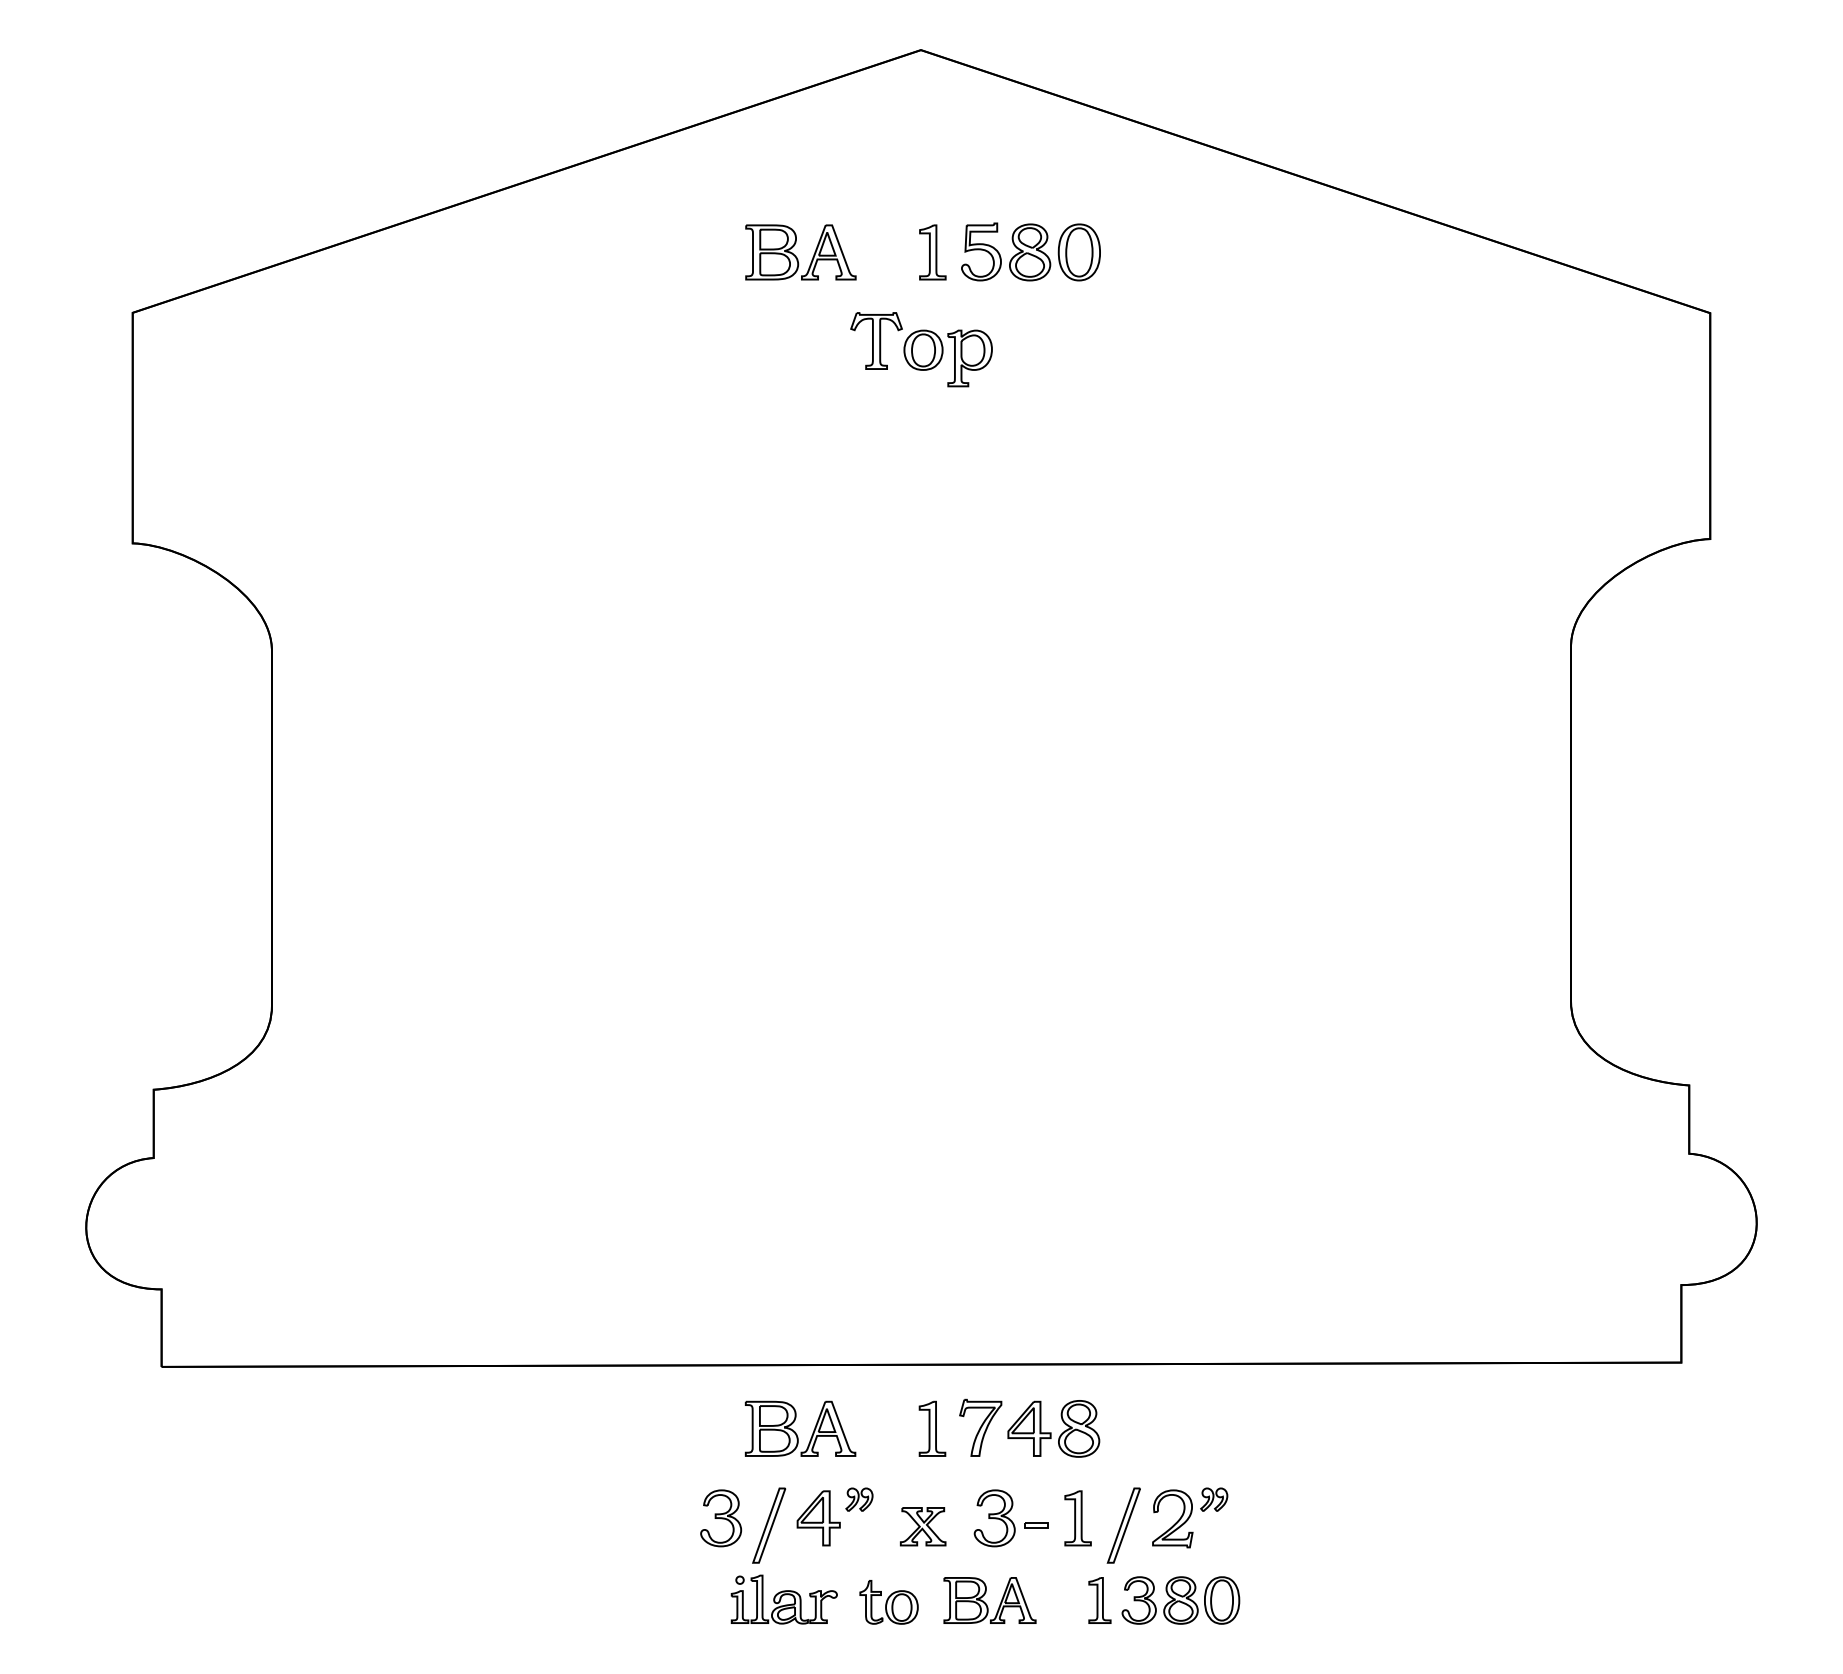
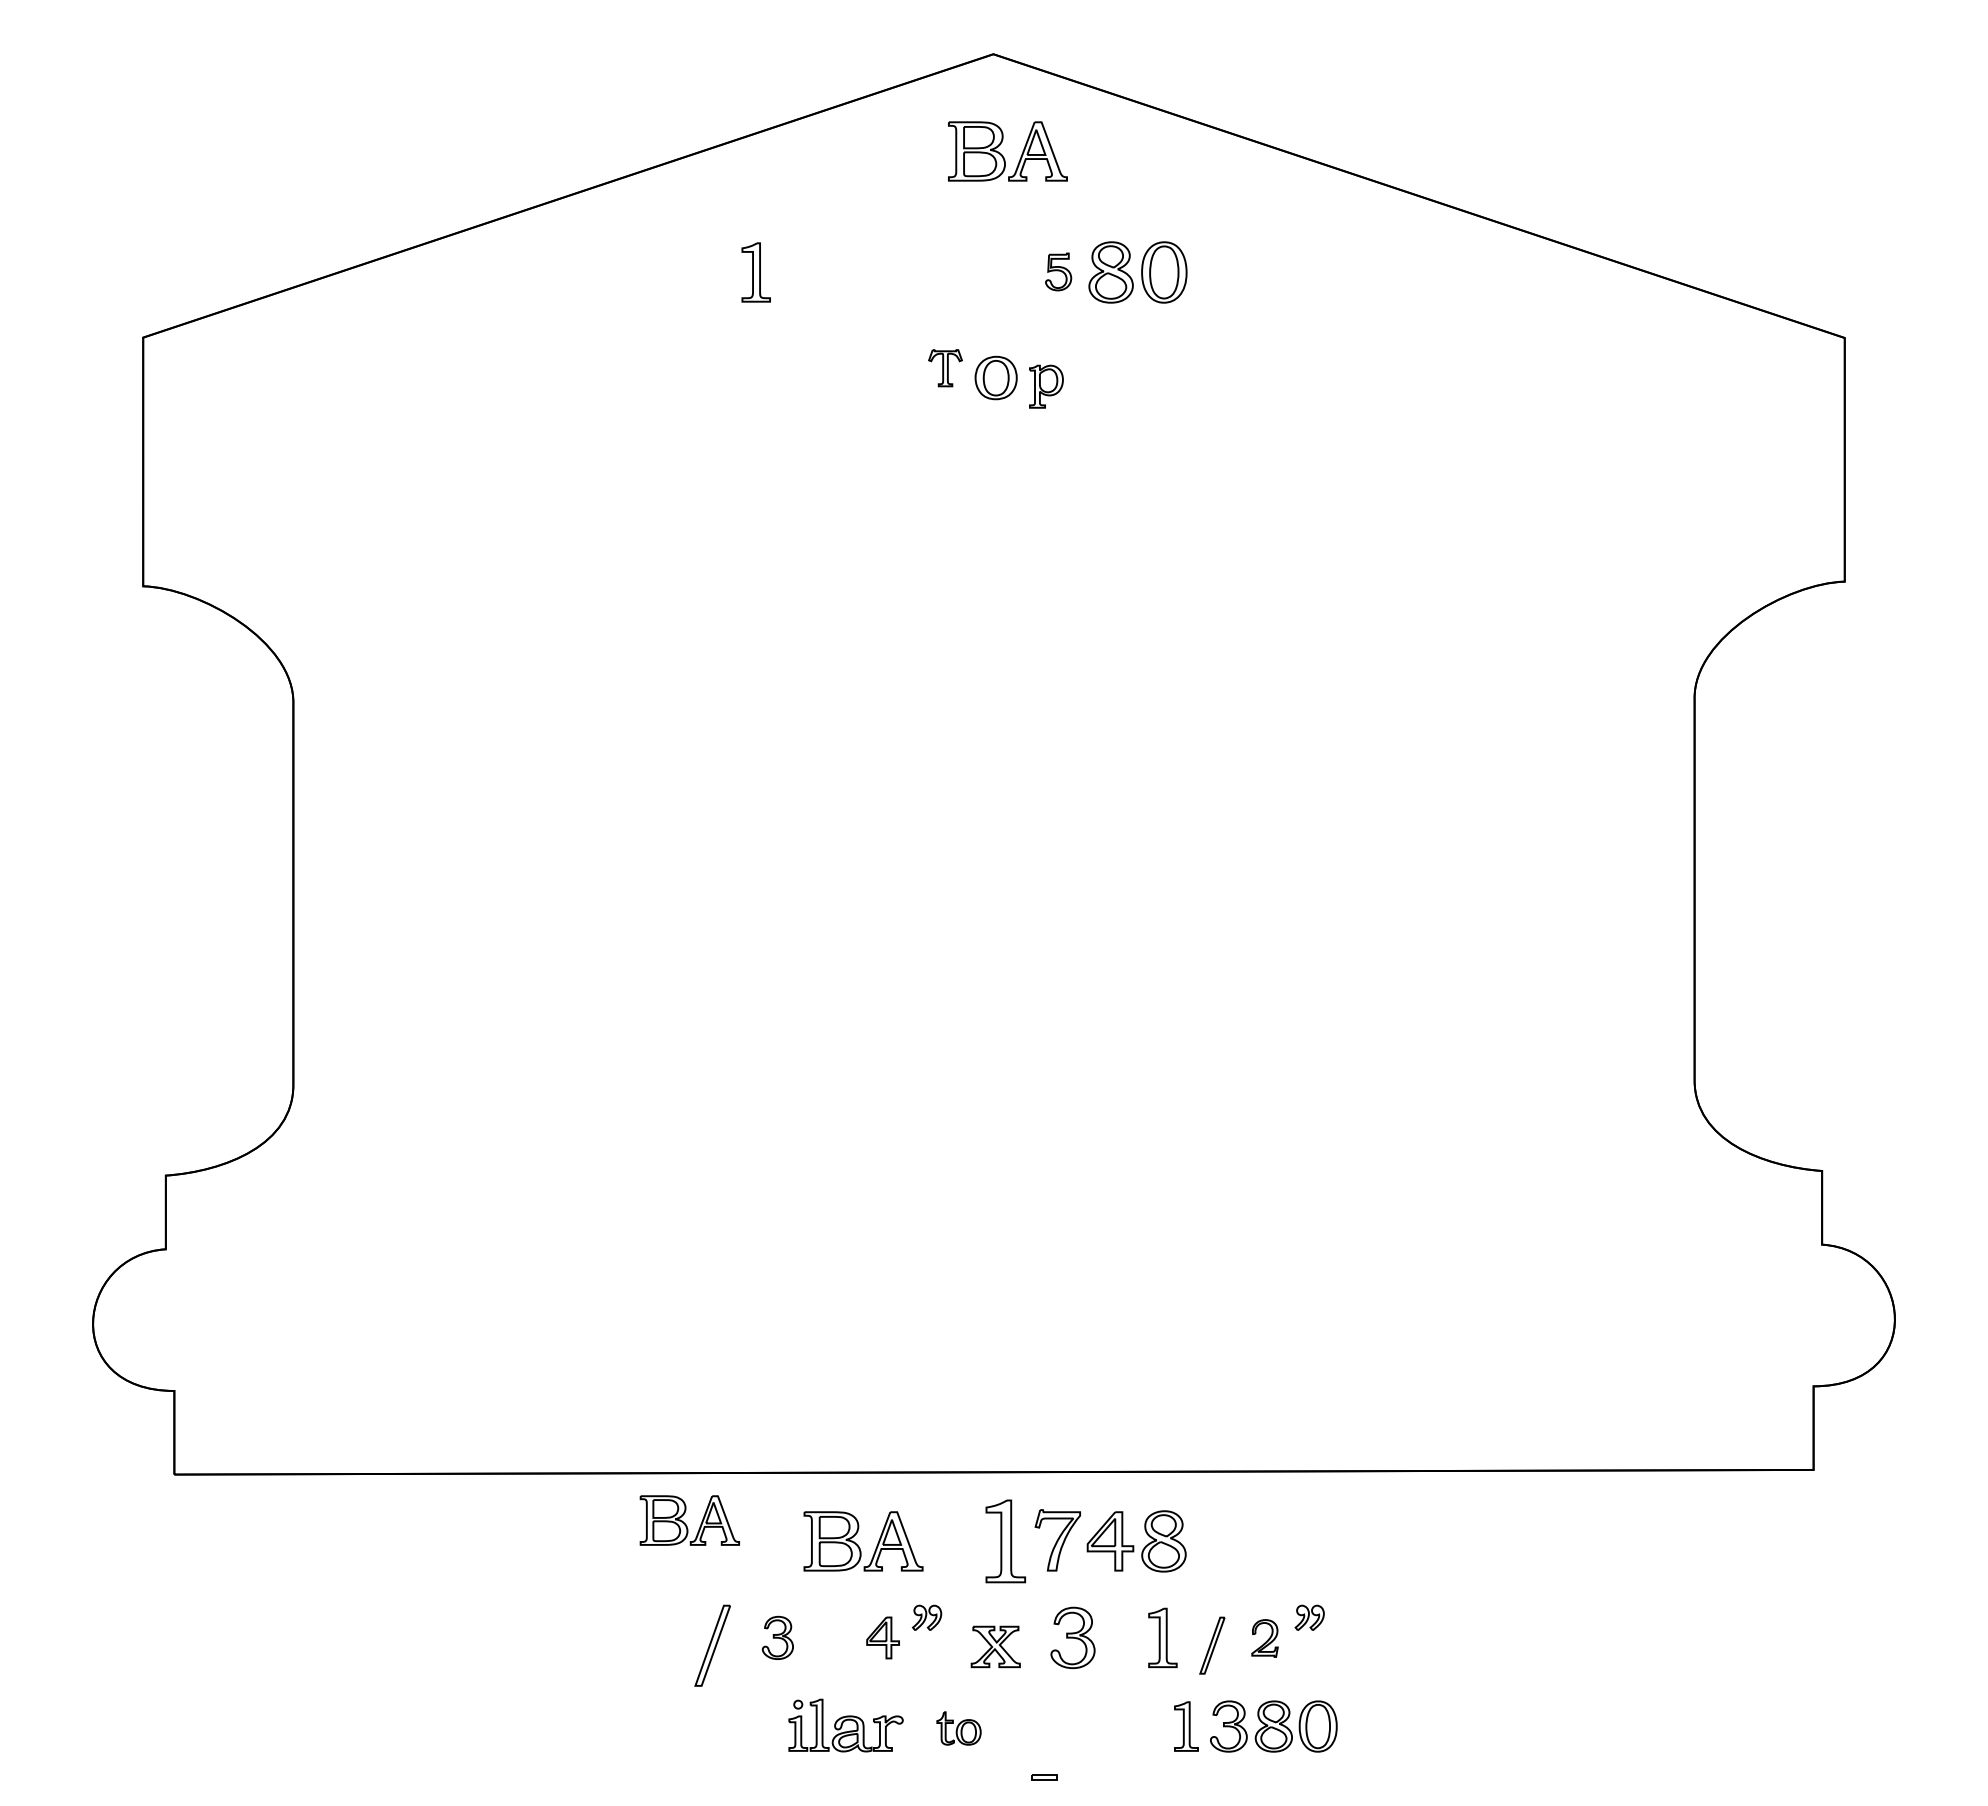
part: (981, 251) -> (1058, 271), size x0.6
part: (800, 252) -> (1007, 151), moved
part: (932, 252) -> (755, 272), moved
part: (876, 341) -> (945, 368), size x0.6
part: (970, 358) -> (1046, 386), size x0.7
part: (932, 1428) -> (1005, 1541), size x1.4
part: (720, 1517) -> (777, 1637), size x0.7
part: (818, 1517) -> (882, 1637), size x0.7
part: (1172, 1518) -> (1264, 1638), size x0.6
part: (768, 1525) -> (712, 1645), moved
part: (1035, 1525) -> (1044, 1777), moved
part: (1124, 1525) -> (1212, 1645), size x0.7
part: (989, 1600) -> (689, 1520), moved
part: (888, 1602) -> (958, 1728), size x0.7

